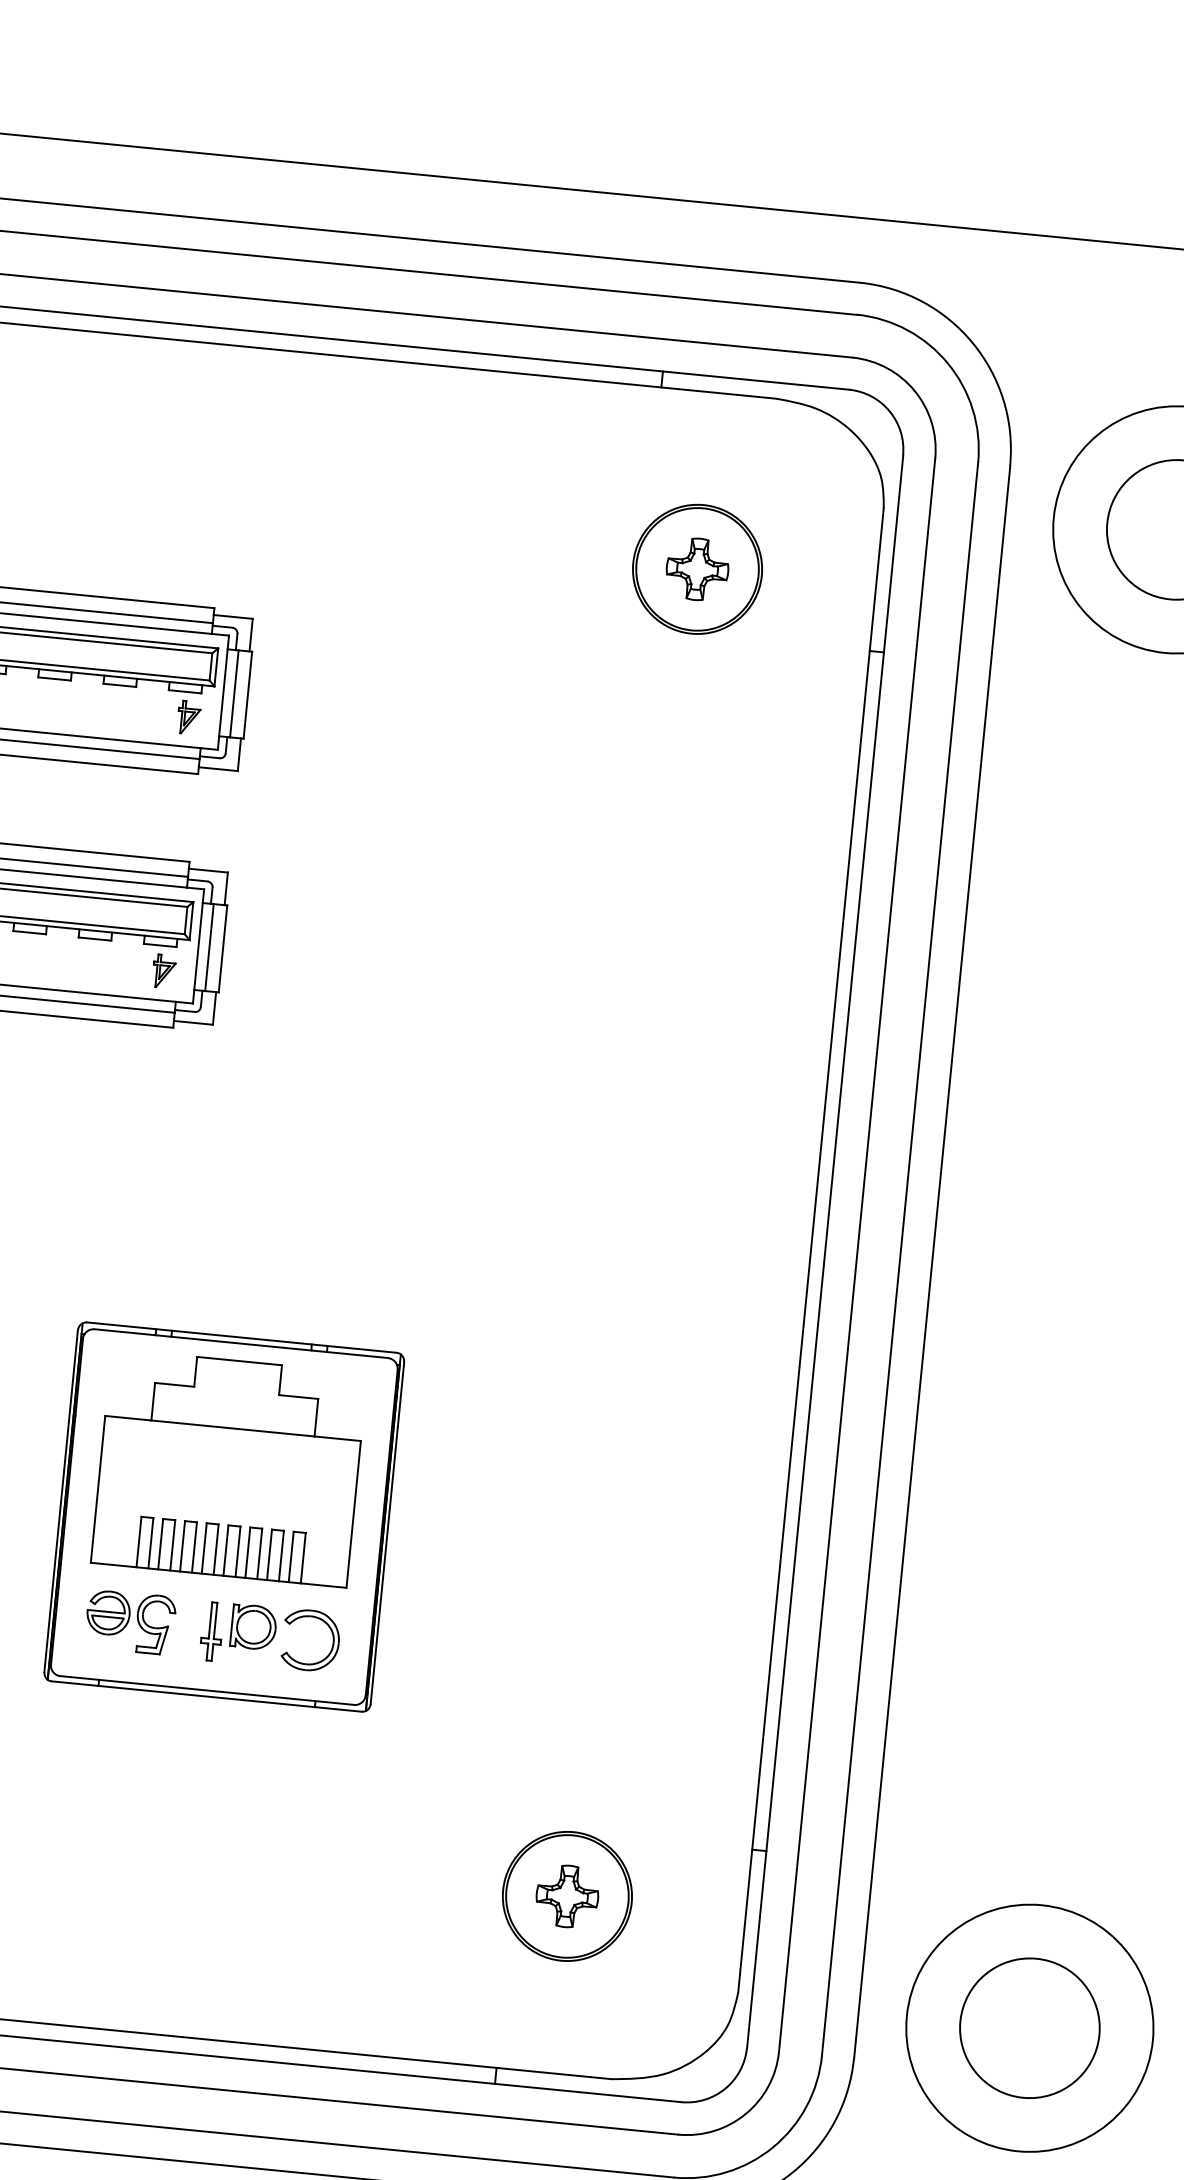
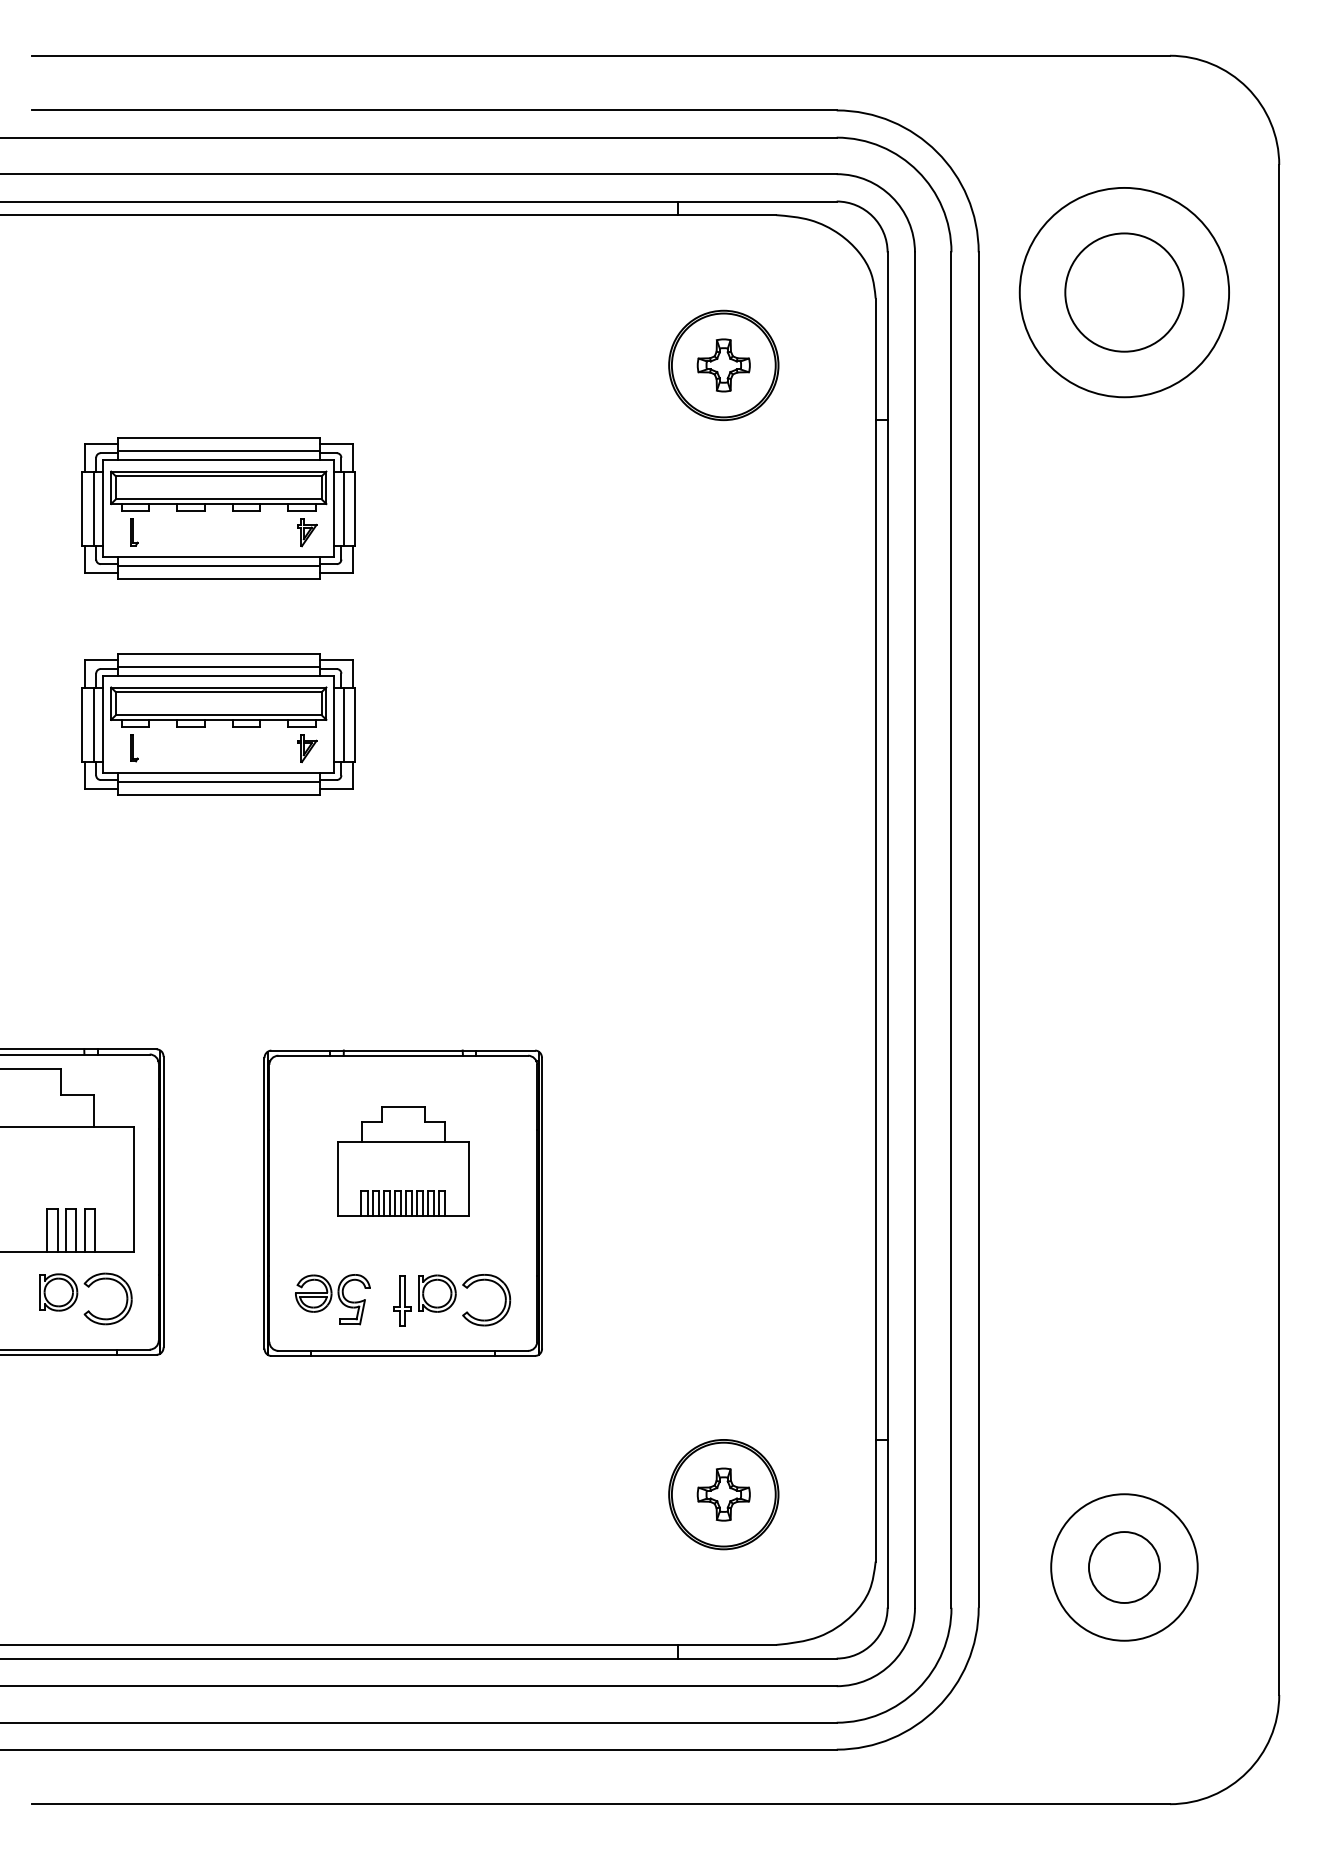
part: (229, 1468) -> (403, 1161), size x0.6
circle: (1029, 2028) -> (1124, 1567), size x0.6
circle: (1029, 2028) -> (1124, 1567), size x0.7

